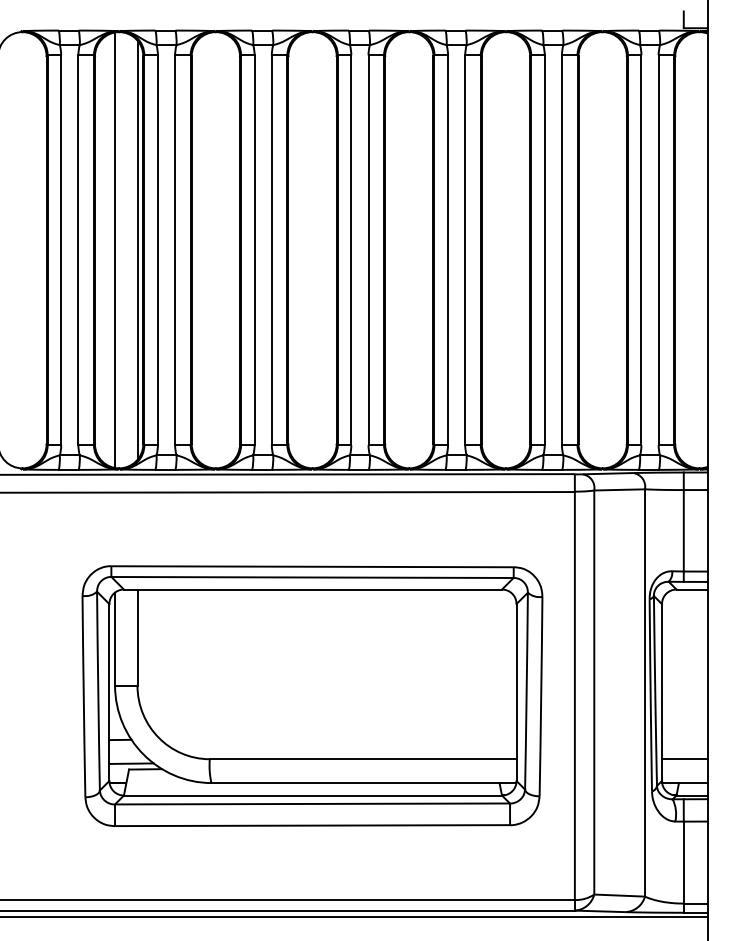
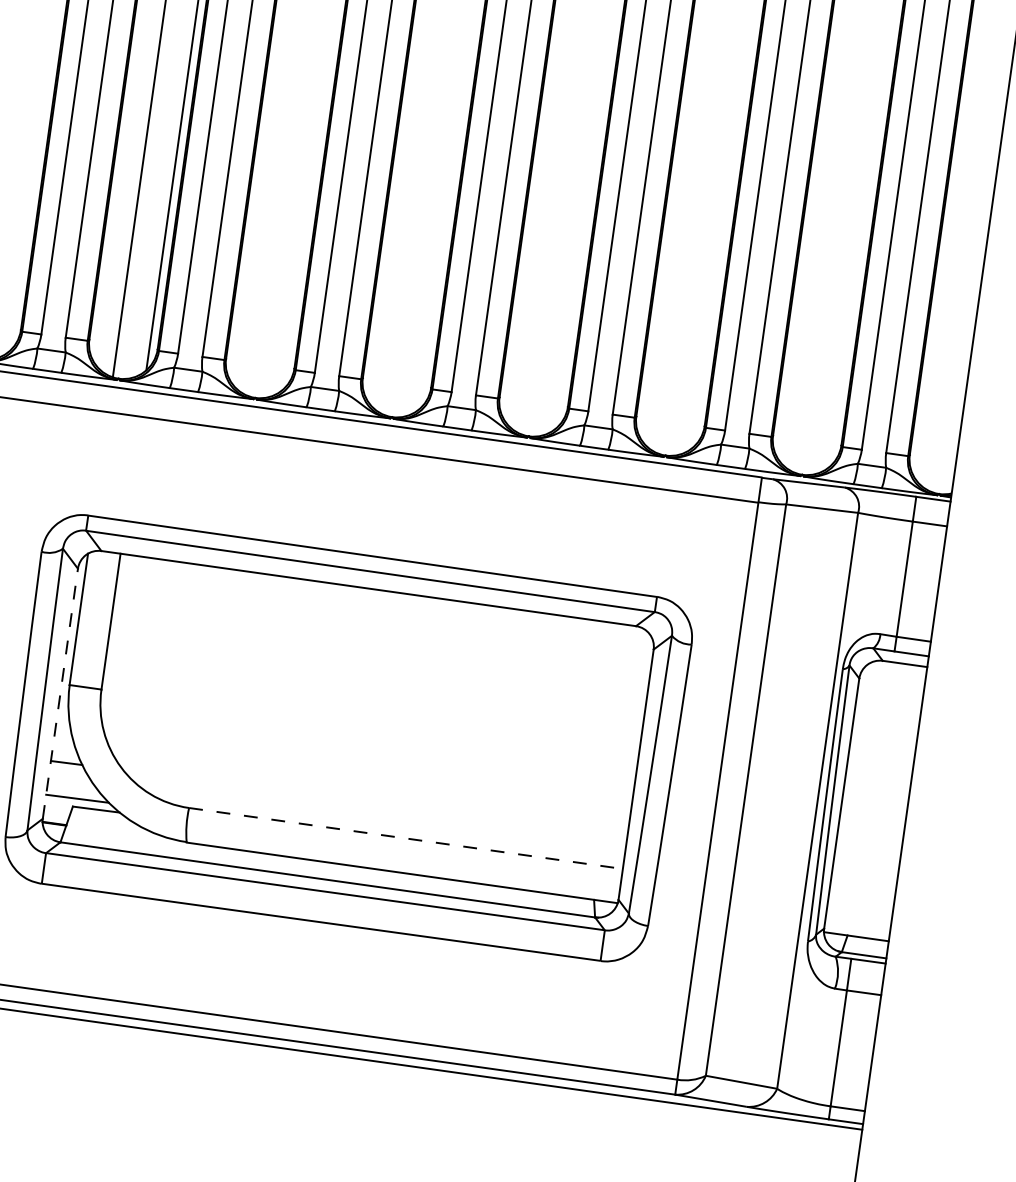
line: (109, 692) -> (60, 693), solid -> dashed
line: (363, 759) -> (406, 838), solid -> dashed
line: (684, 759) -> (860, 902), removed

